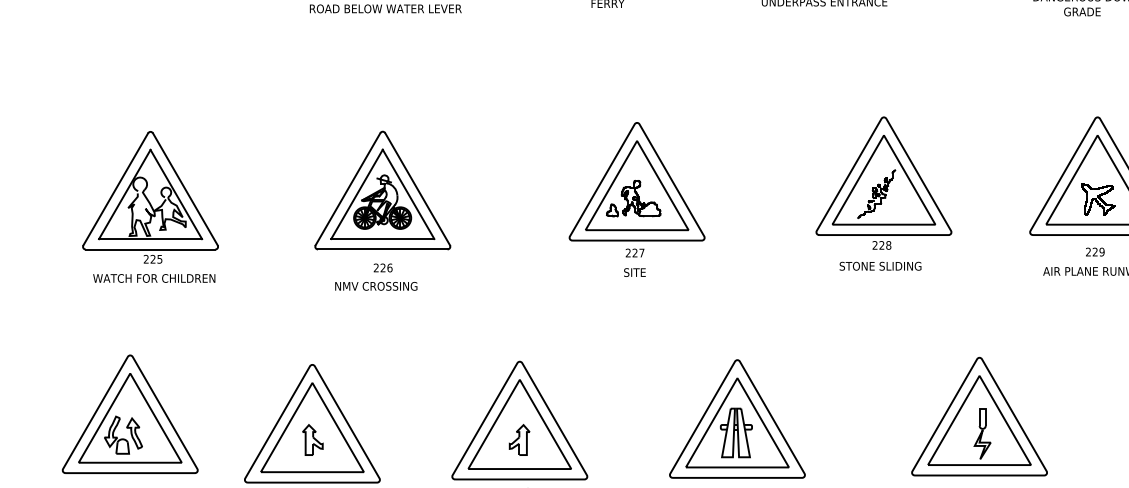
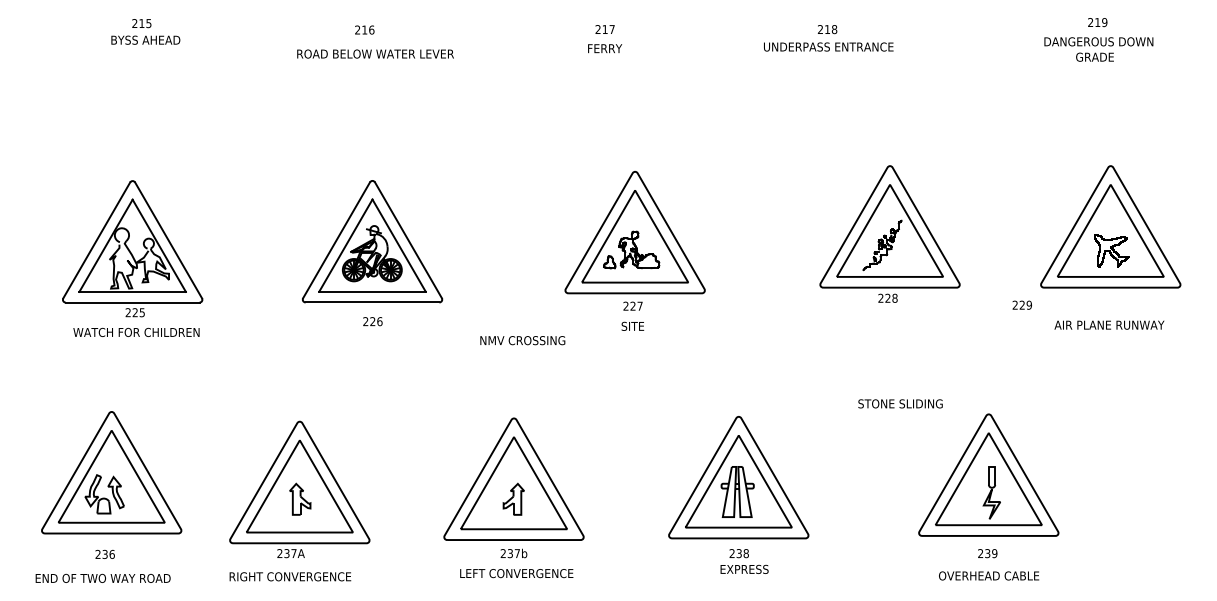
text: (1094, 251) -> (1021, 304), moved
text: (880, 265) -> (900, 403), moved
text: (376, 286) -> (522, 340), moved

